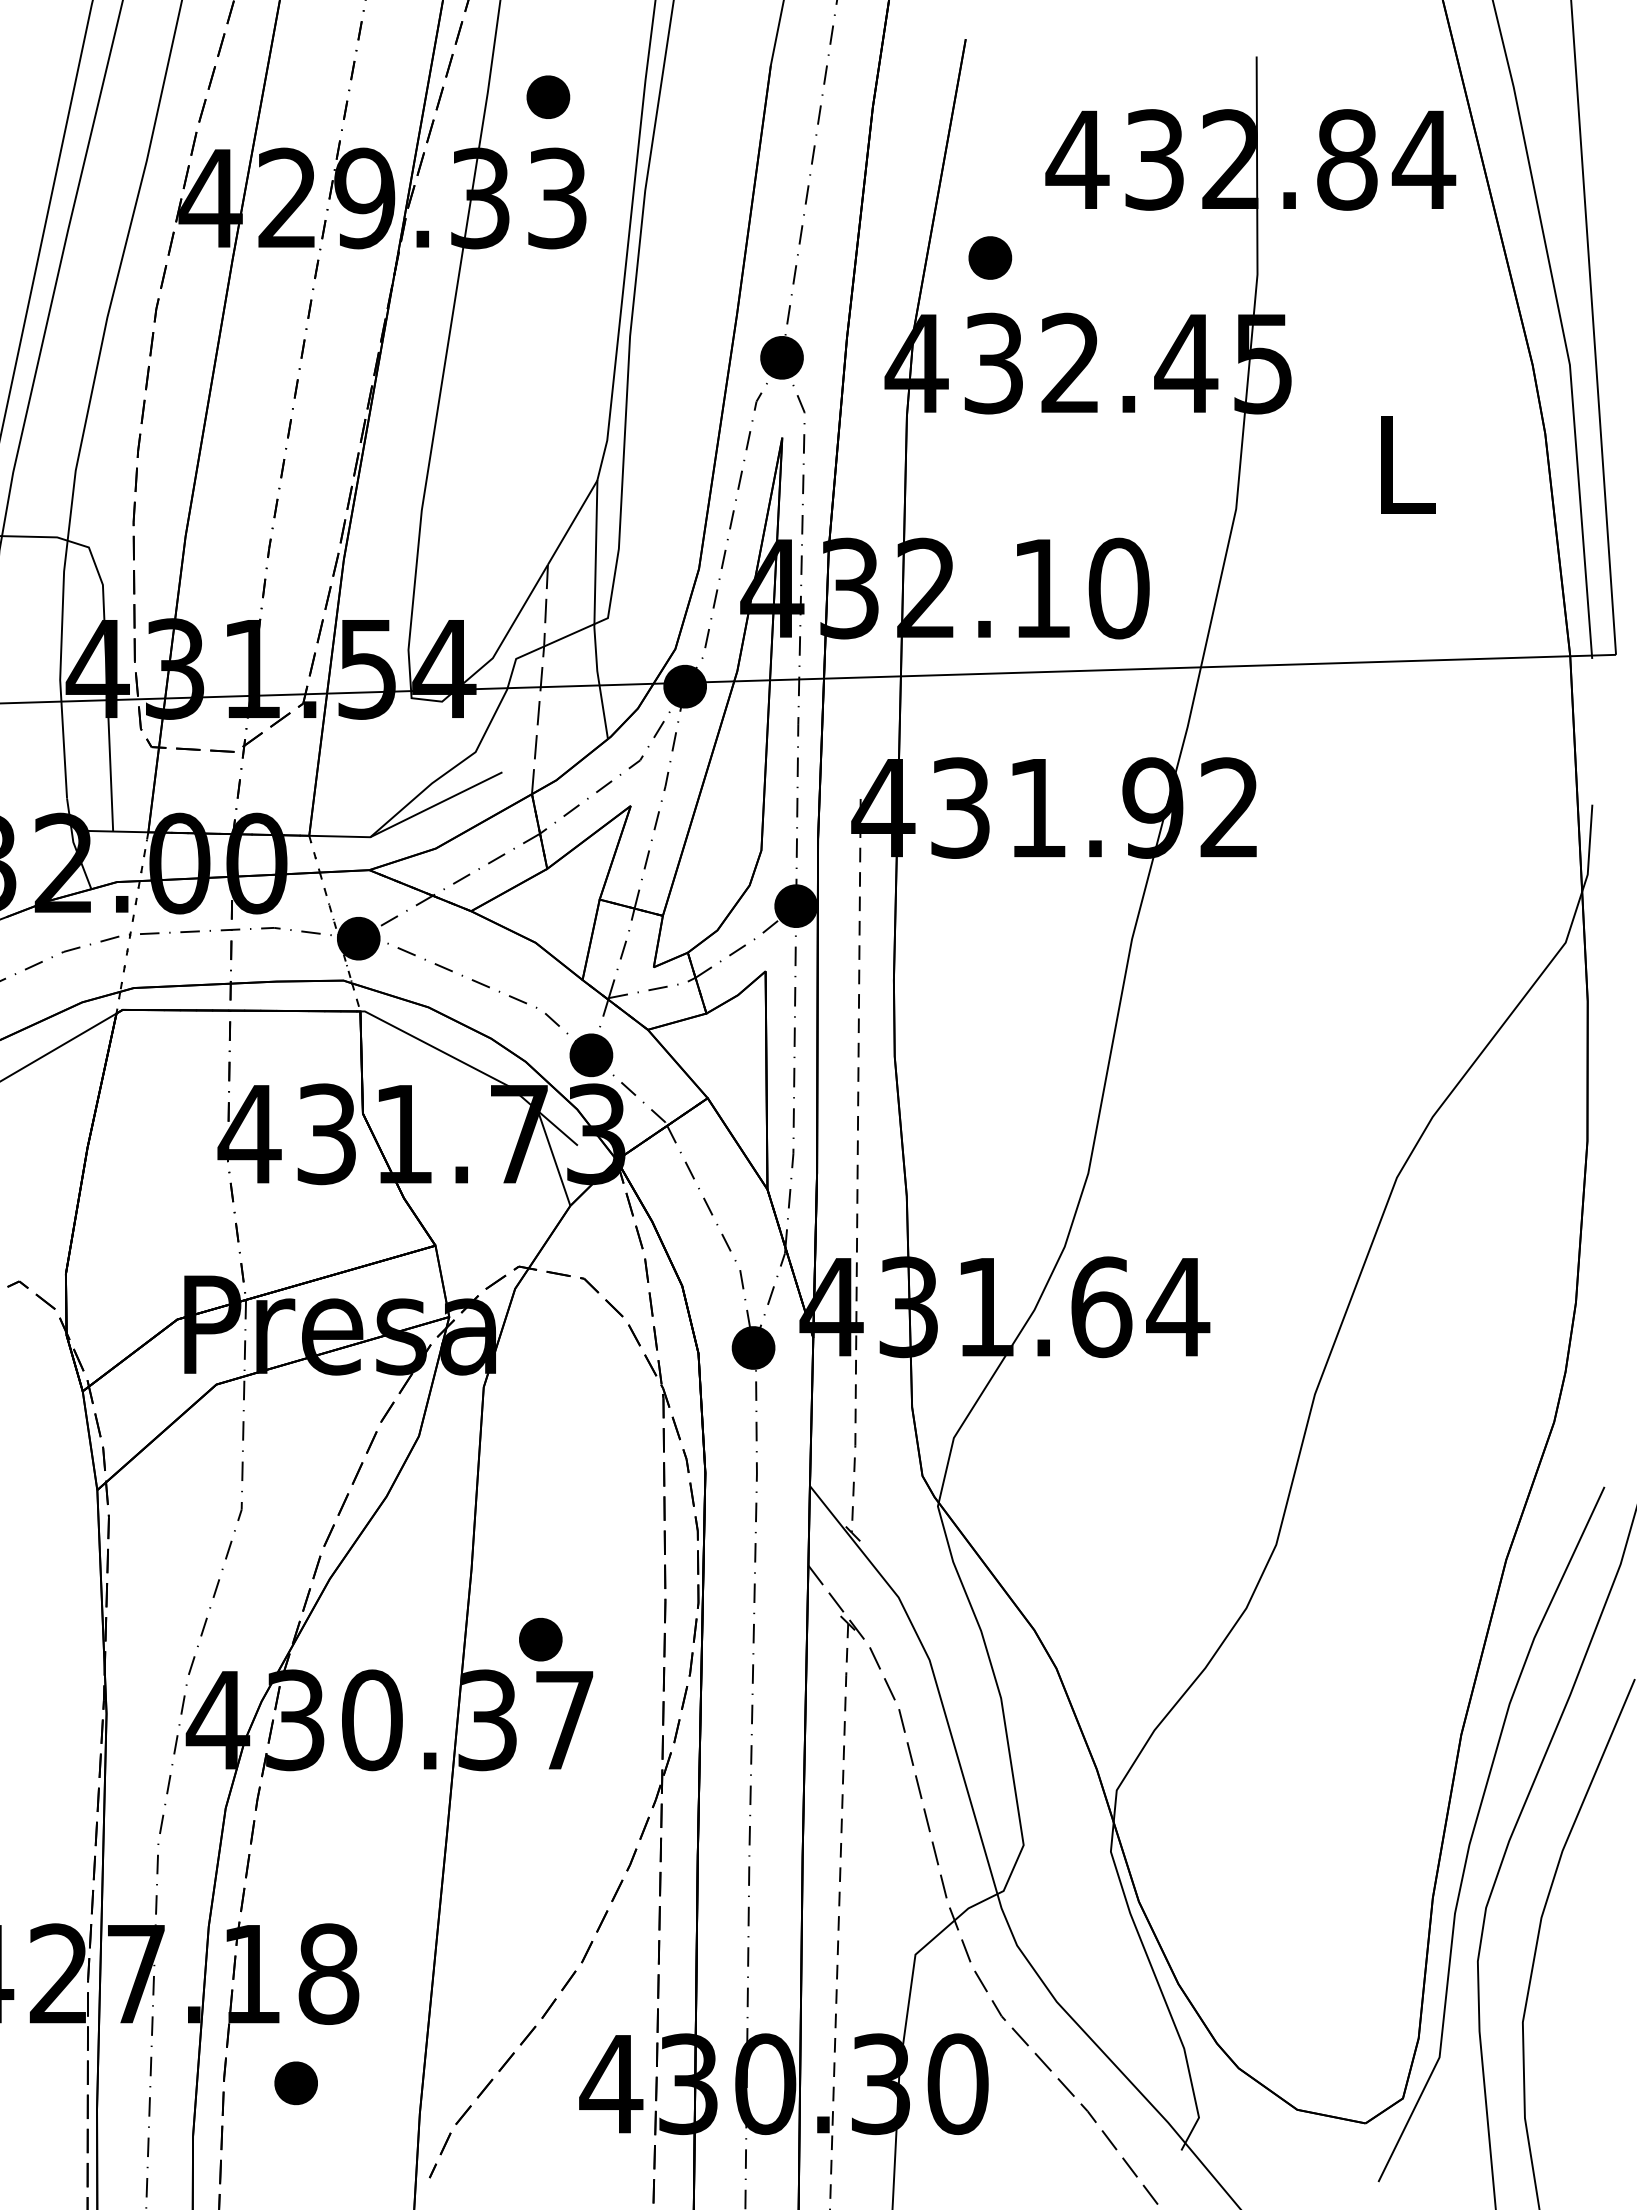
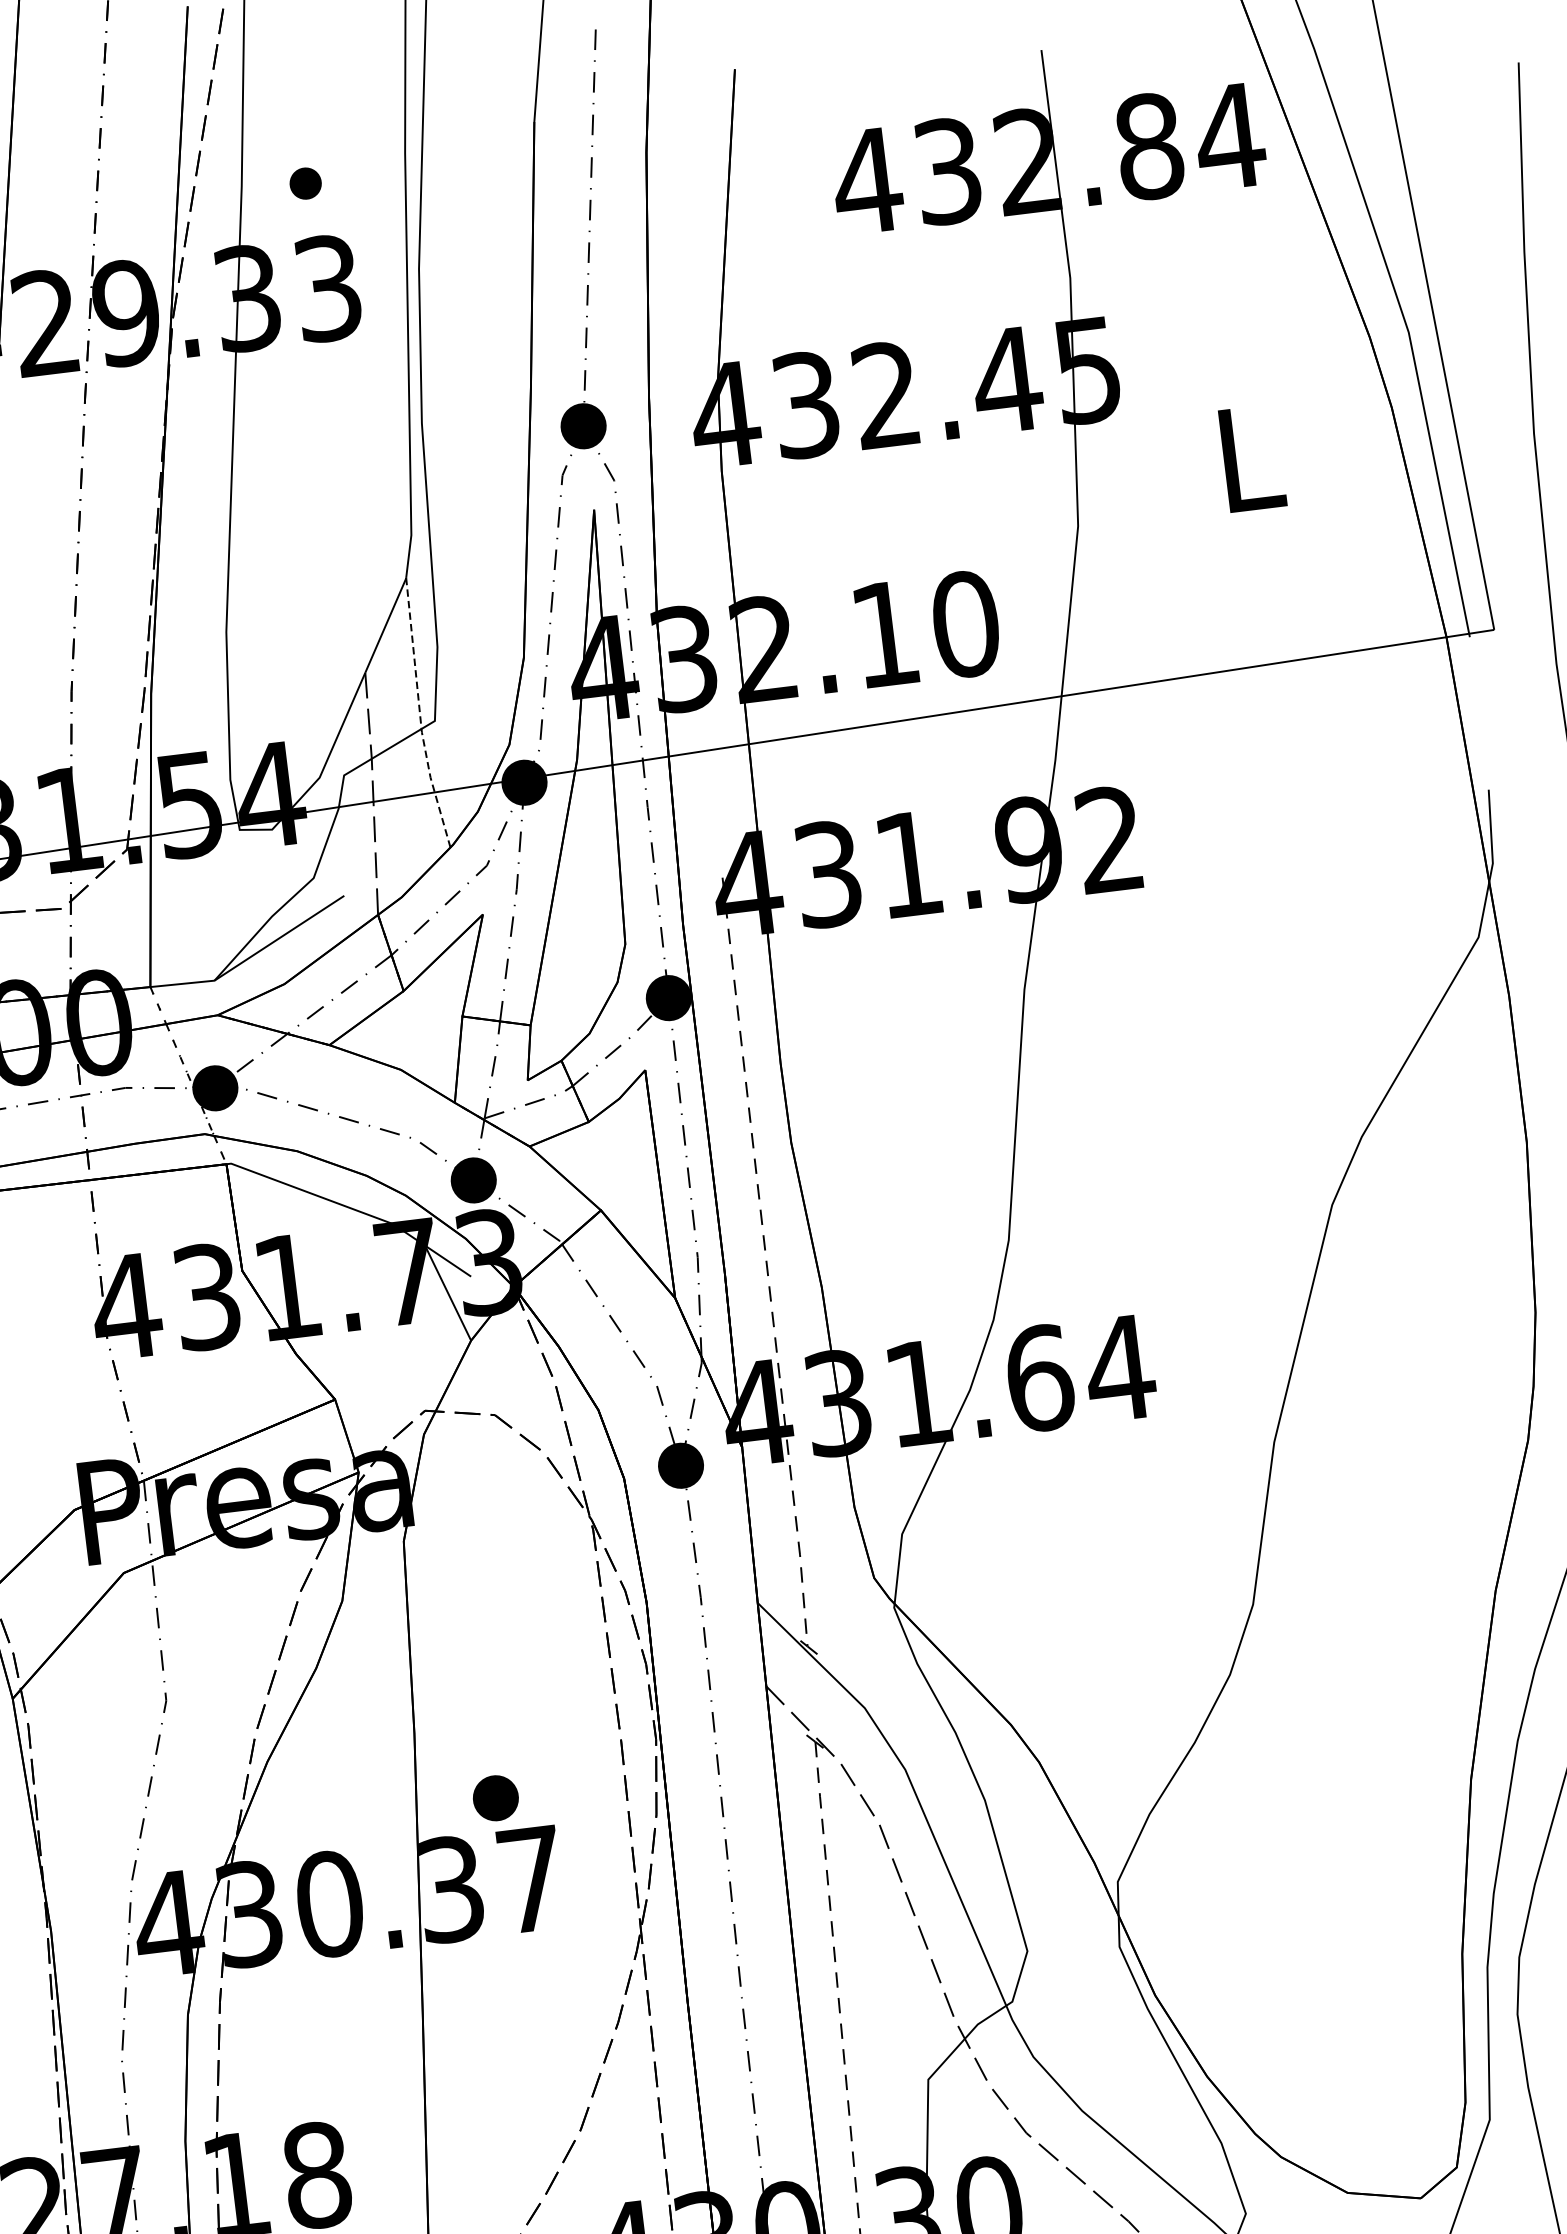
part: (548, 96) -> (305, 182), size x0.7
part: (990, 257) -> (788, 294), removed
line: (594, 610) -> (419, 714), solid -> dashed

